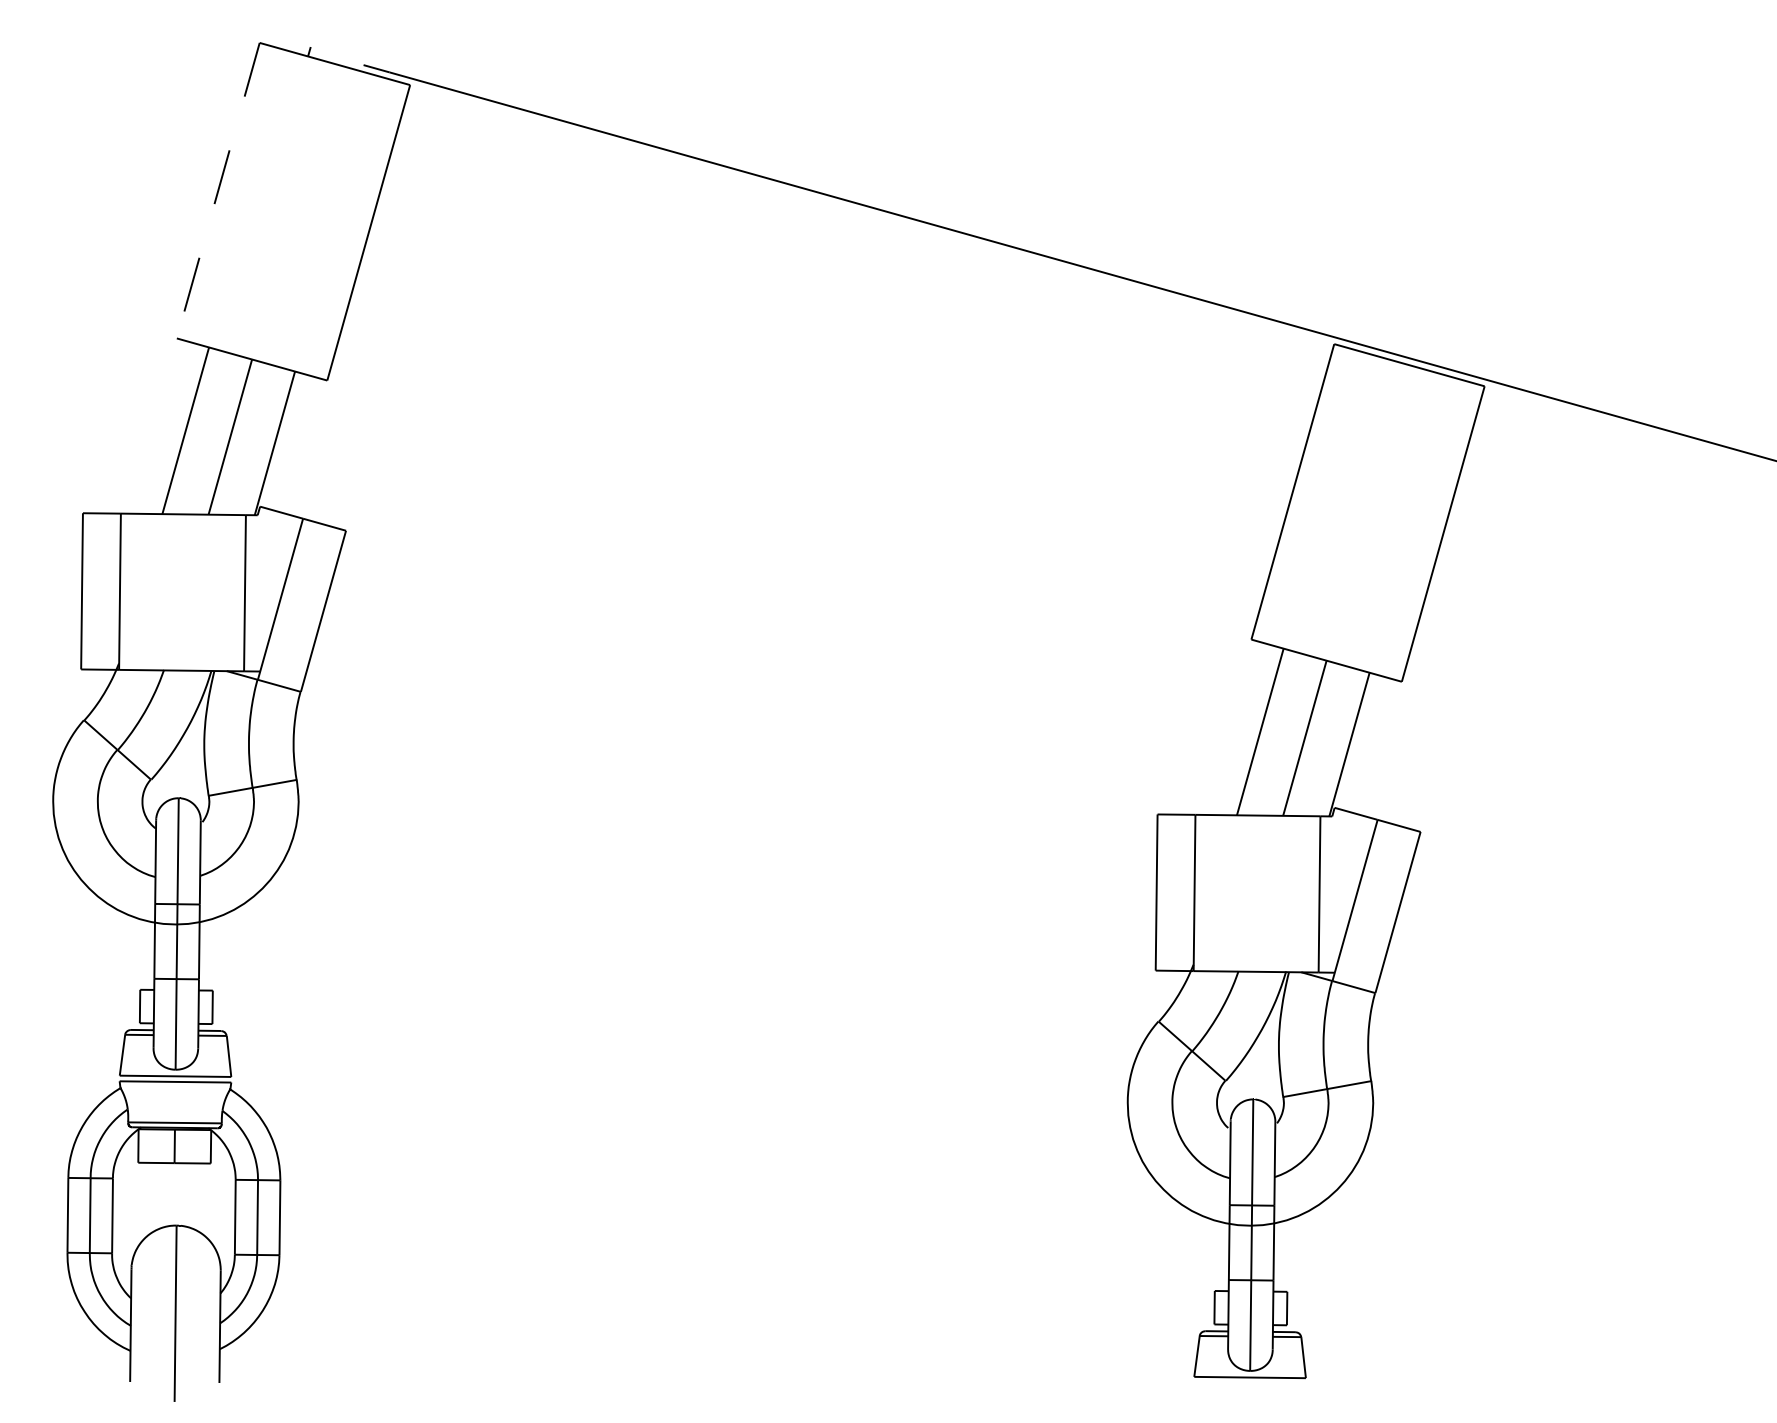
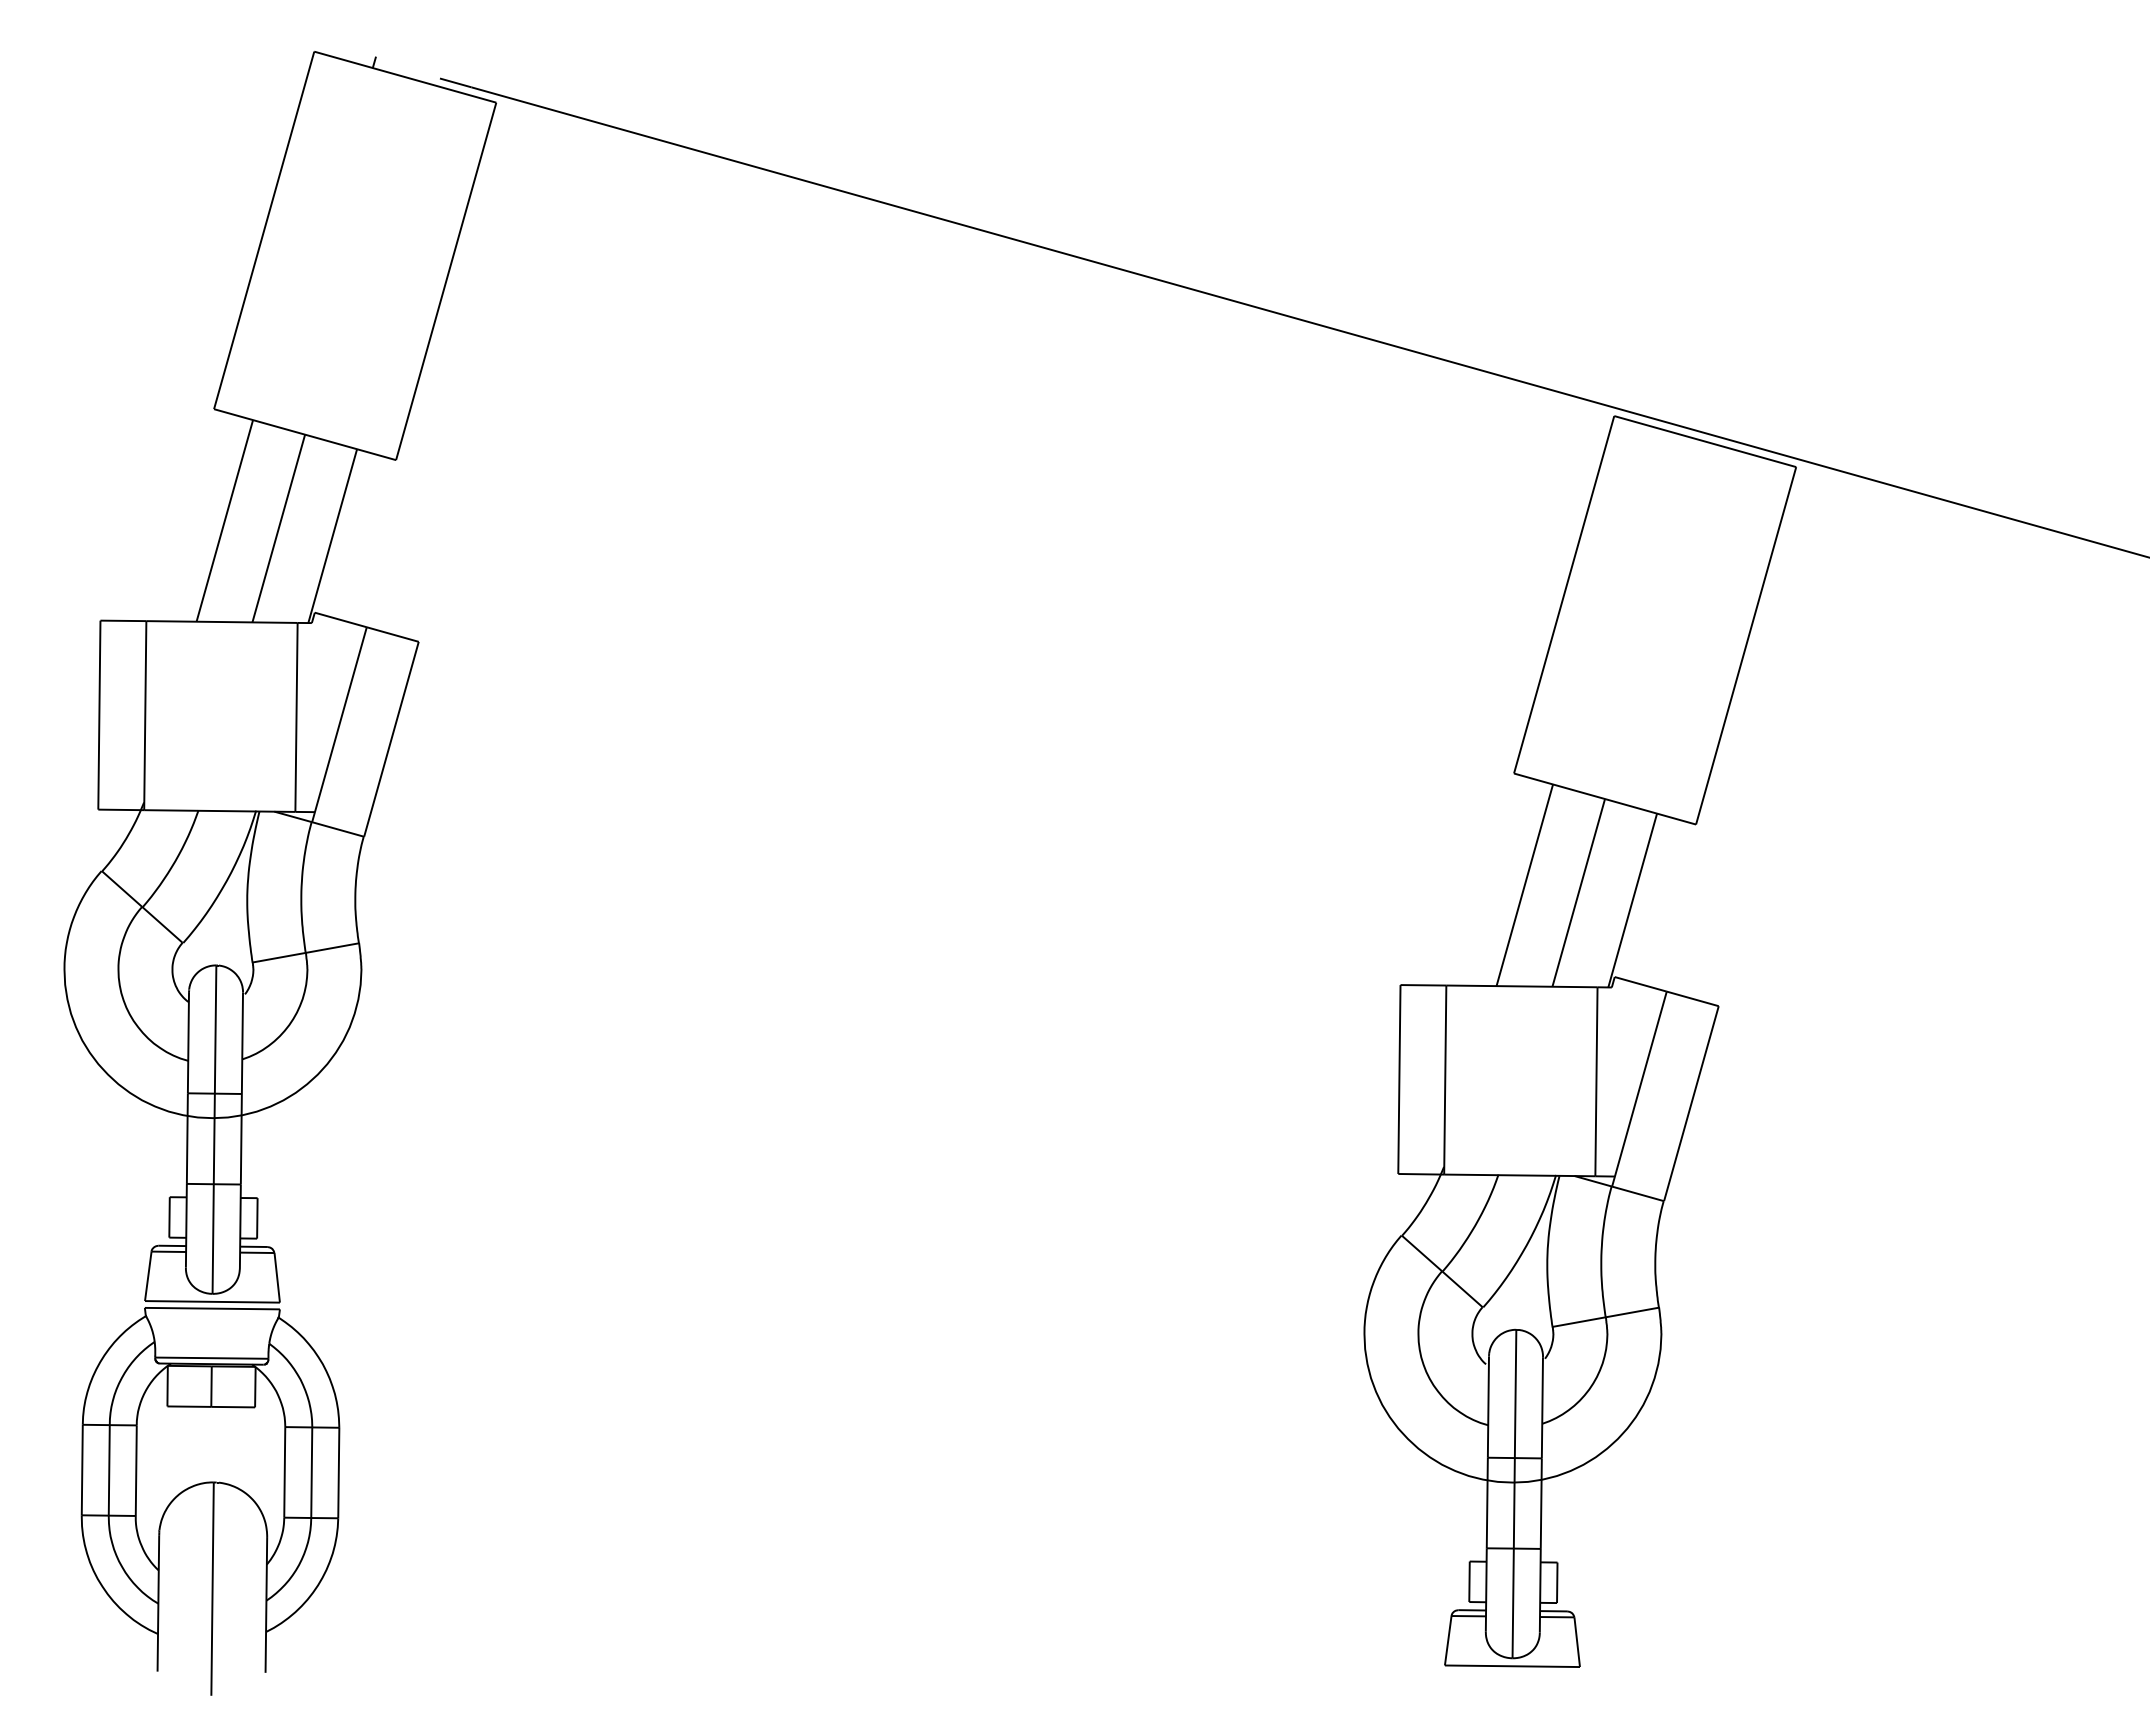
line: (218, 190) -> (264, 230), dashed -> solid

